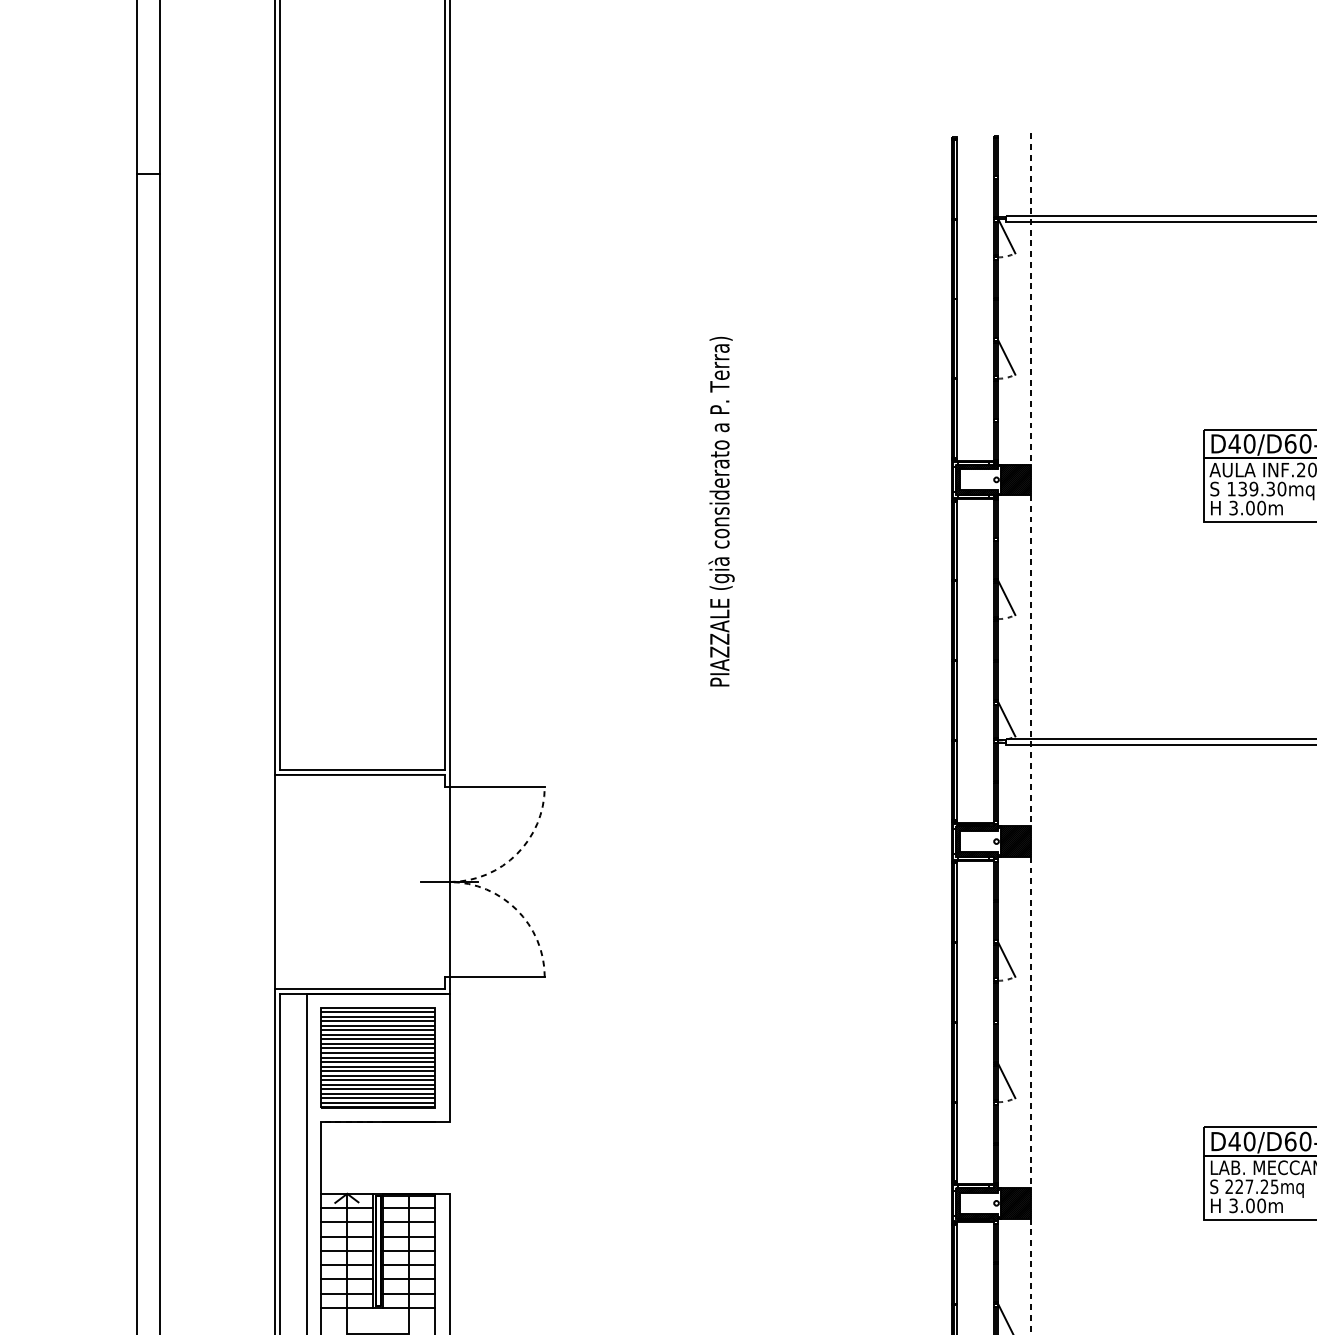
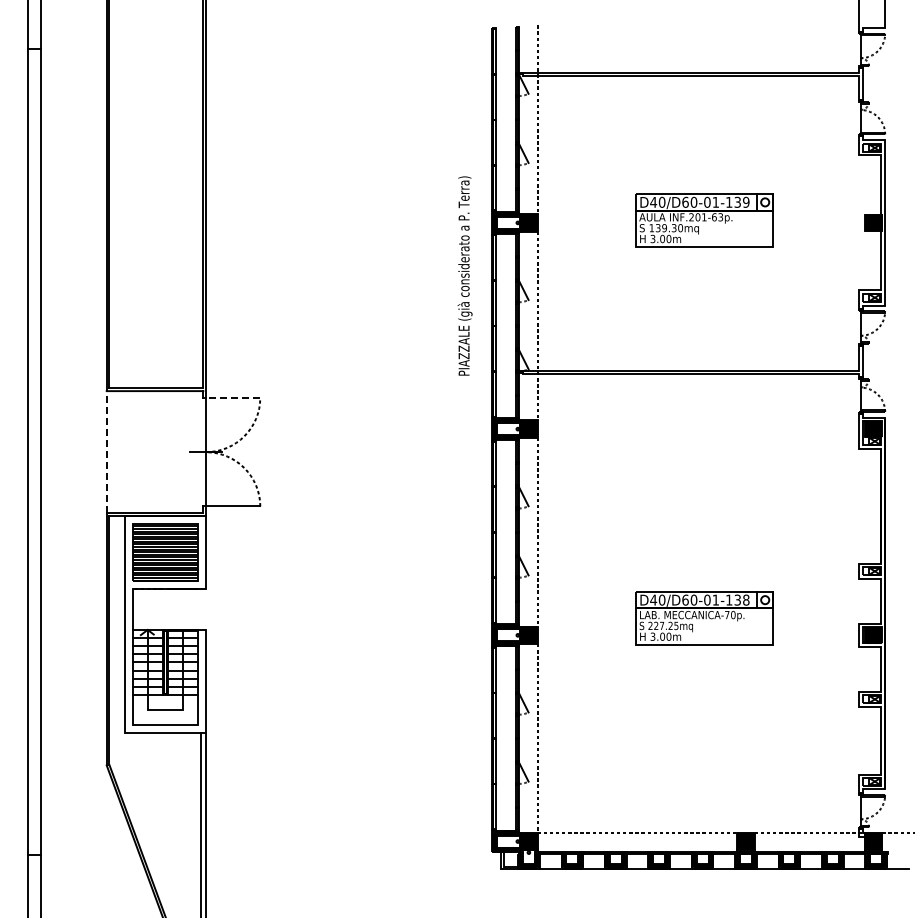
text: (720, 510) -> (464, 275), moved
line: (496, 786) -> (232, 397), solid -> dashed
line: (274, 880) -> (106, 451), solid -> dashed

